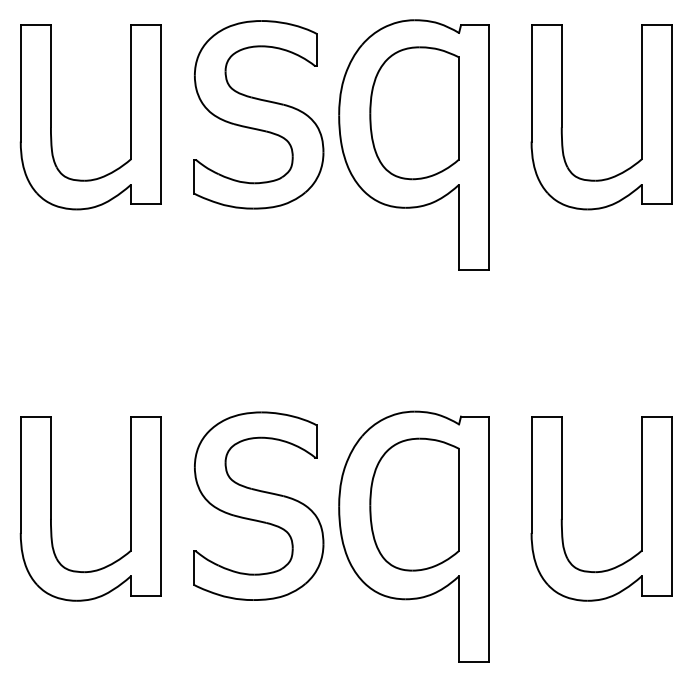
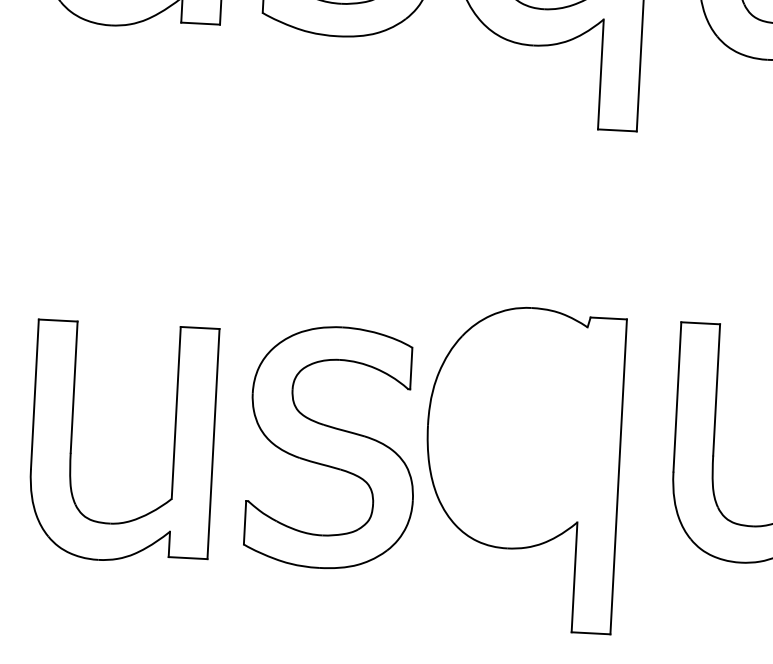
part: (414, 504) -> (524, 427), removed
part: (258, 505) -> (331, 446), moved
part: (51, 508) -> (72, 439), moved

